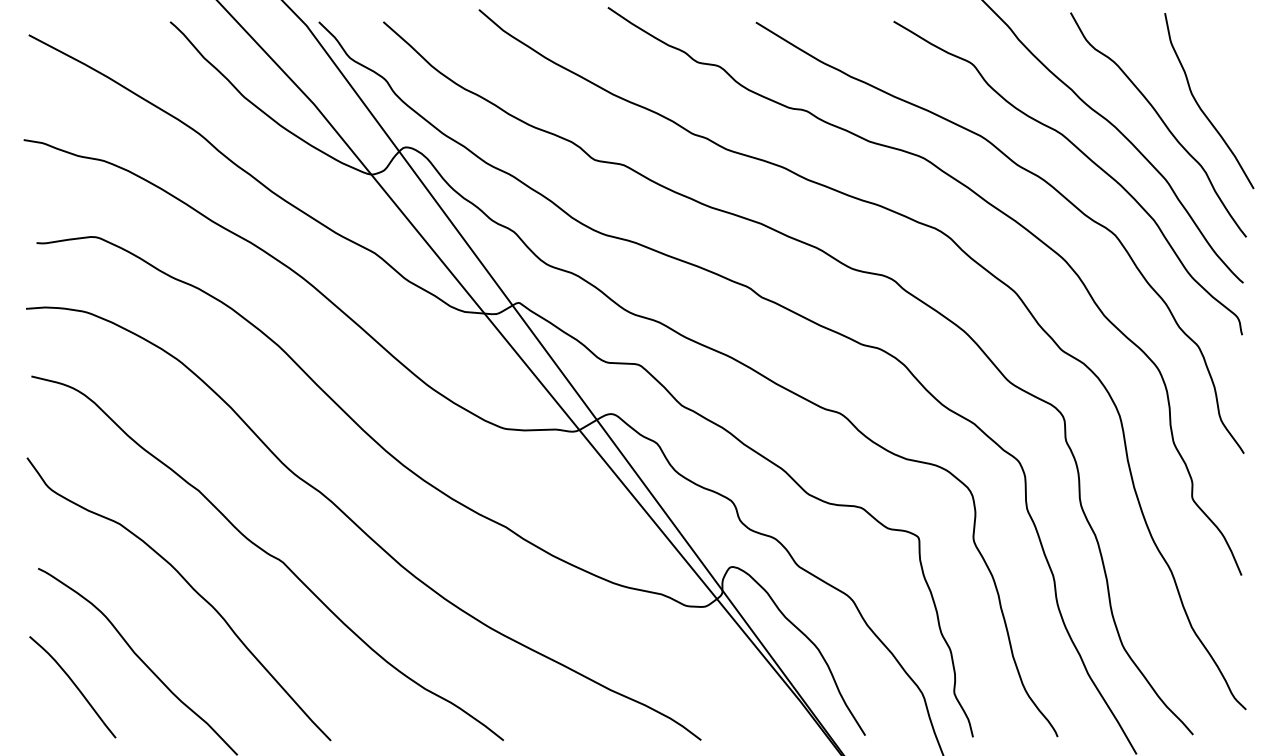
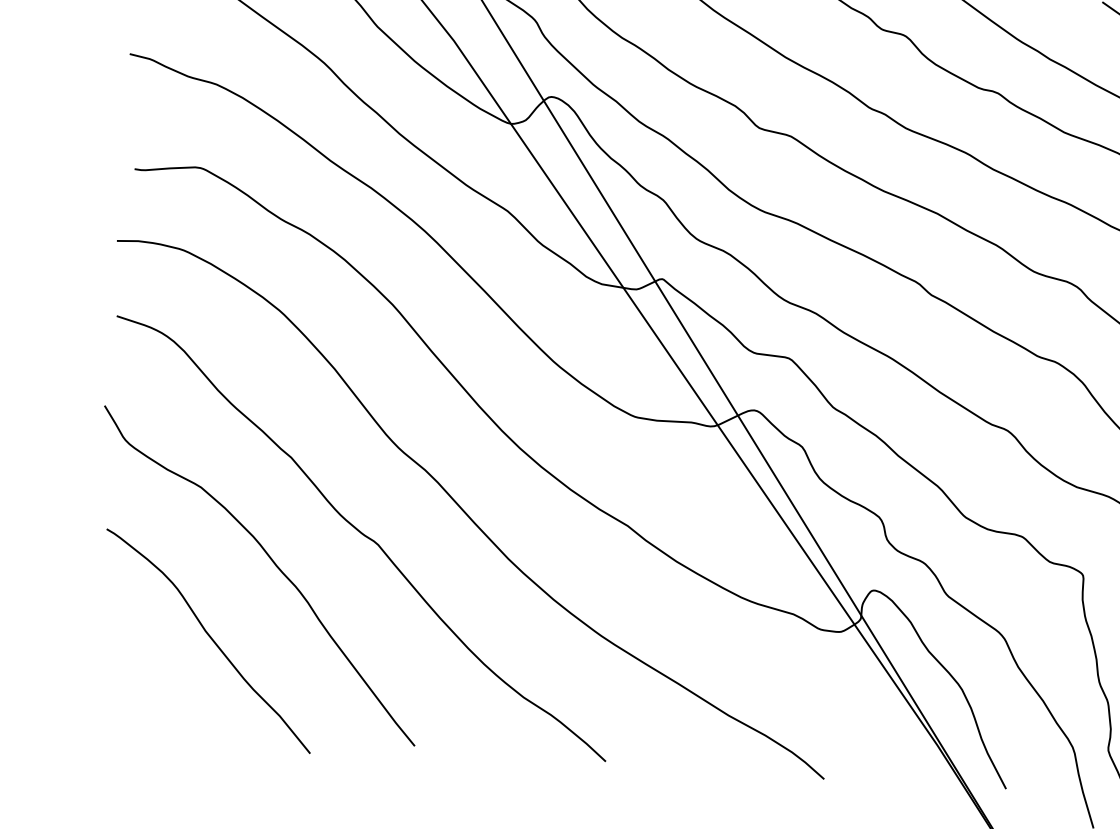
curve: (74, 685) -> (136, 661), removed

